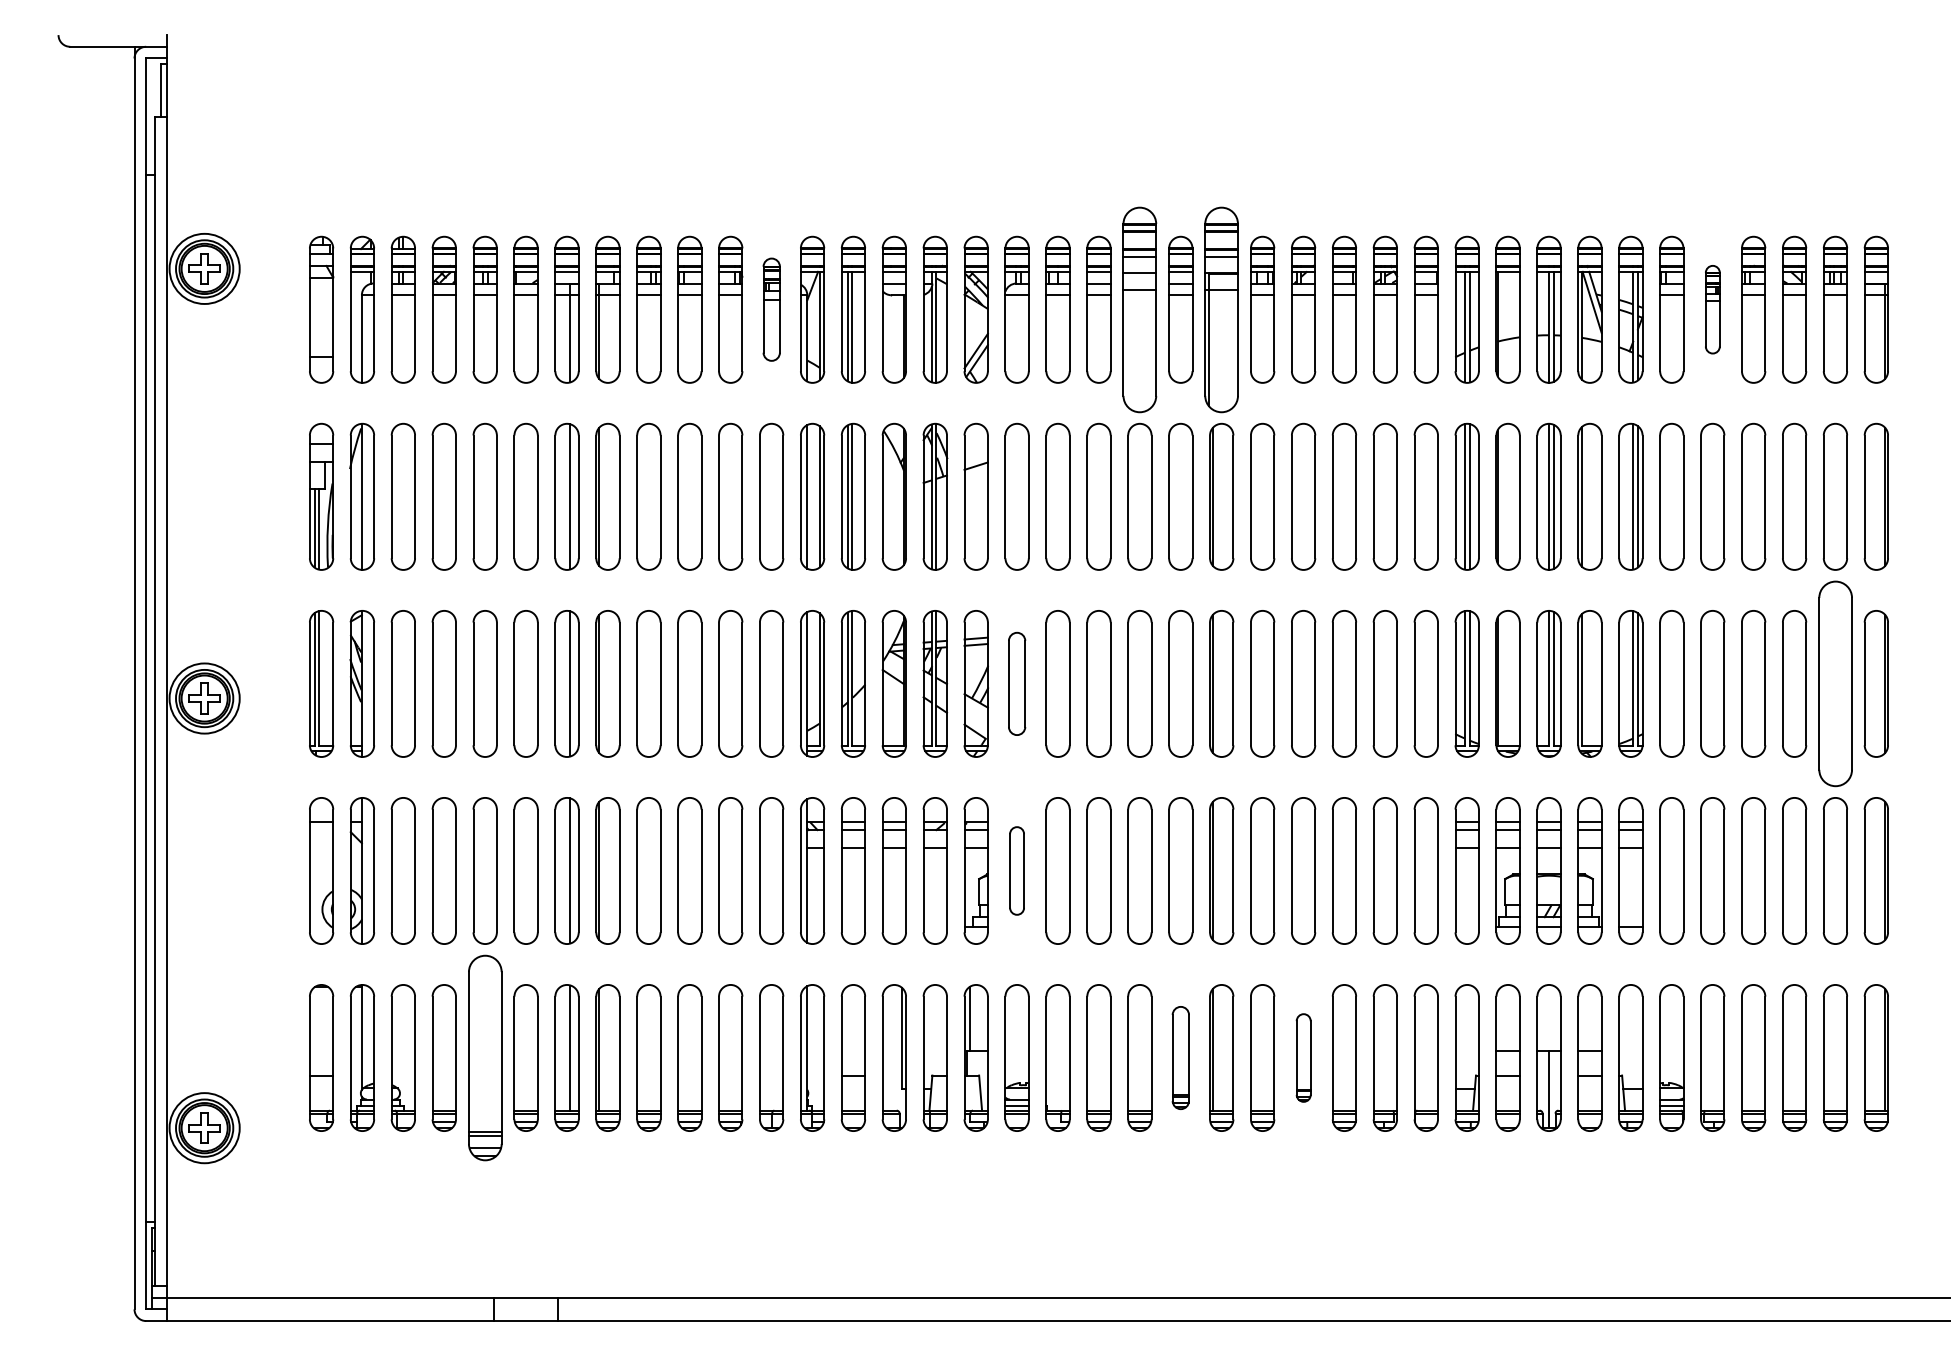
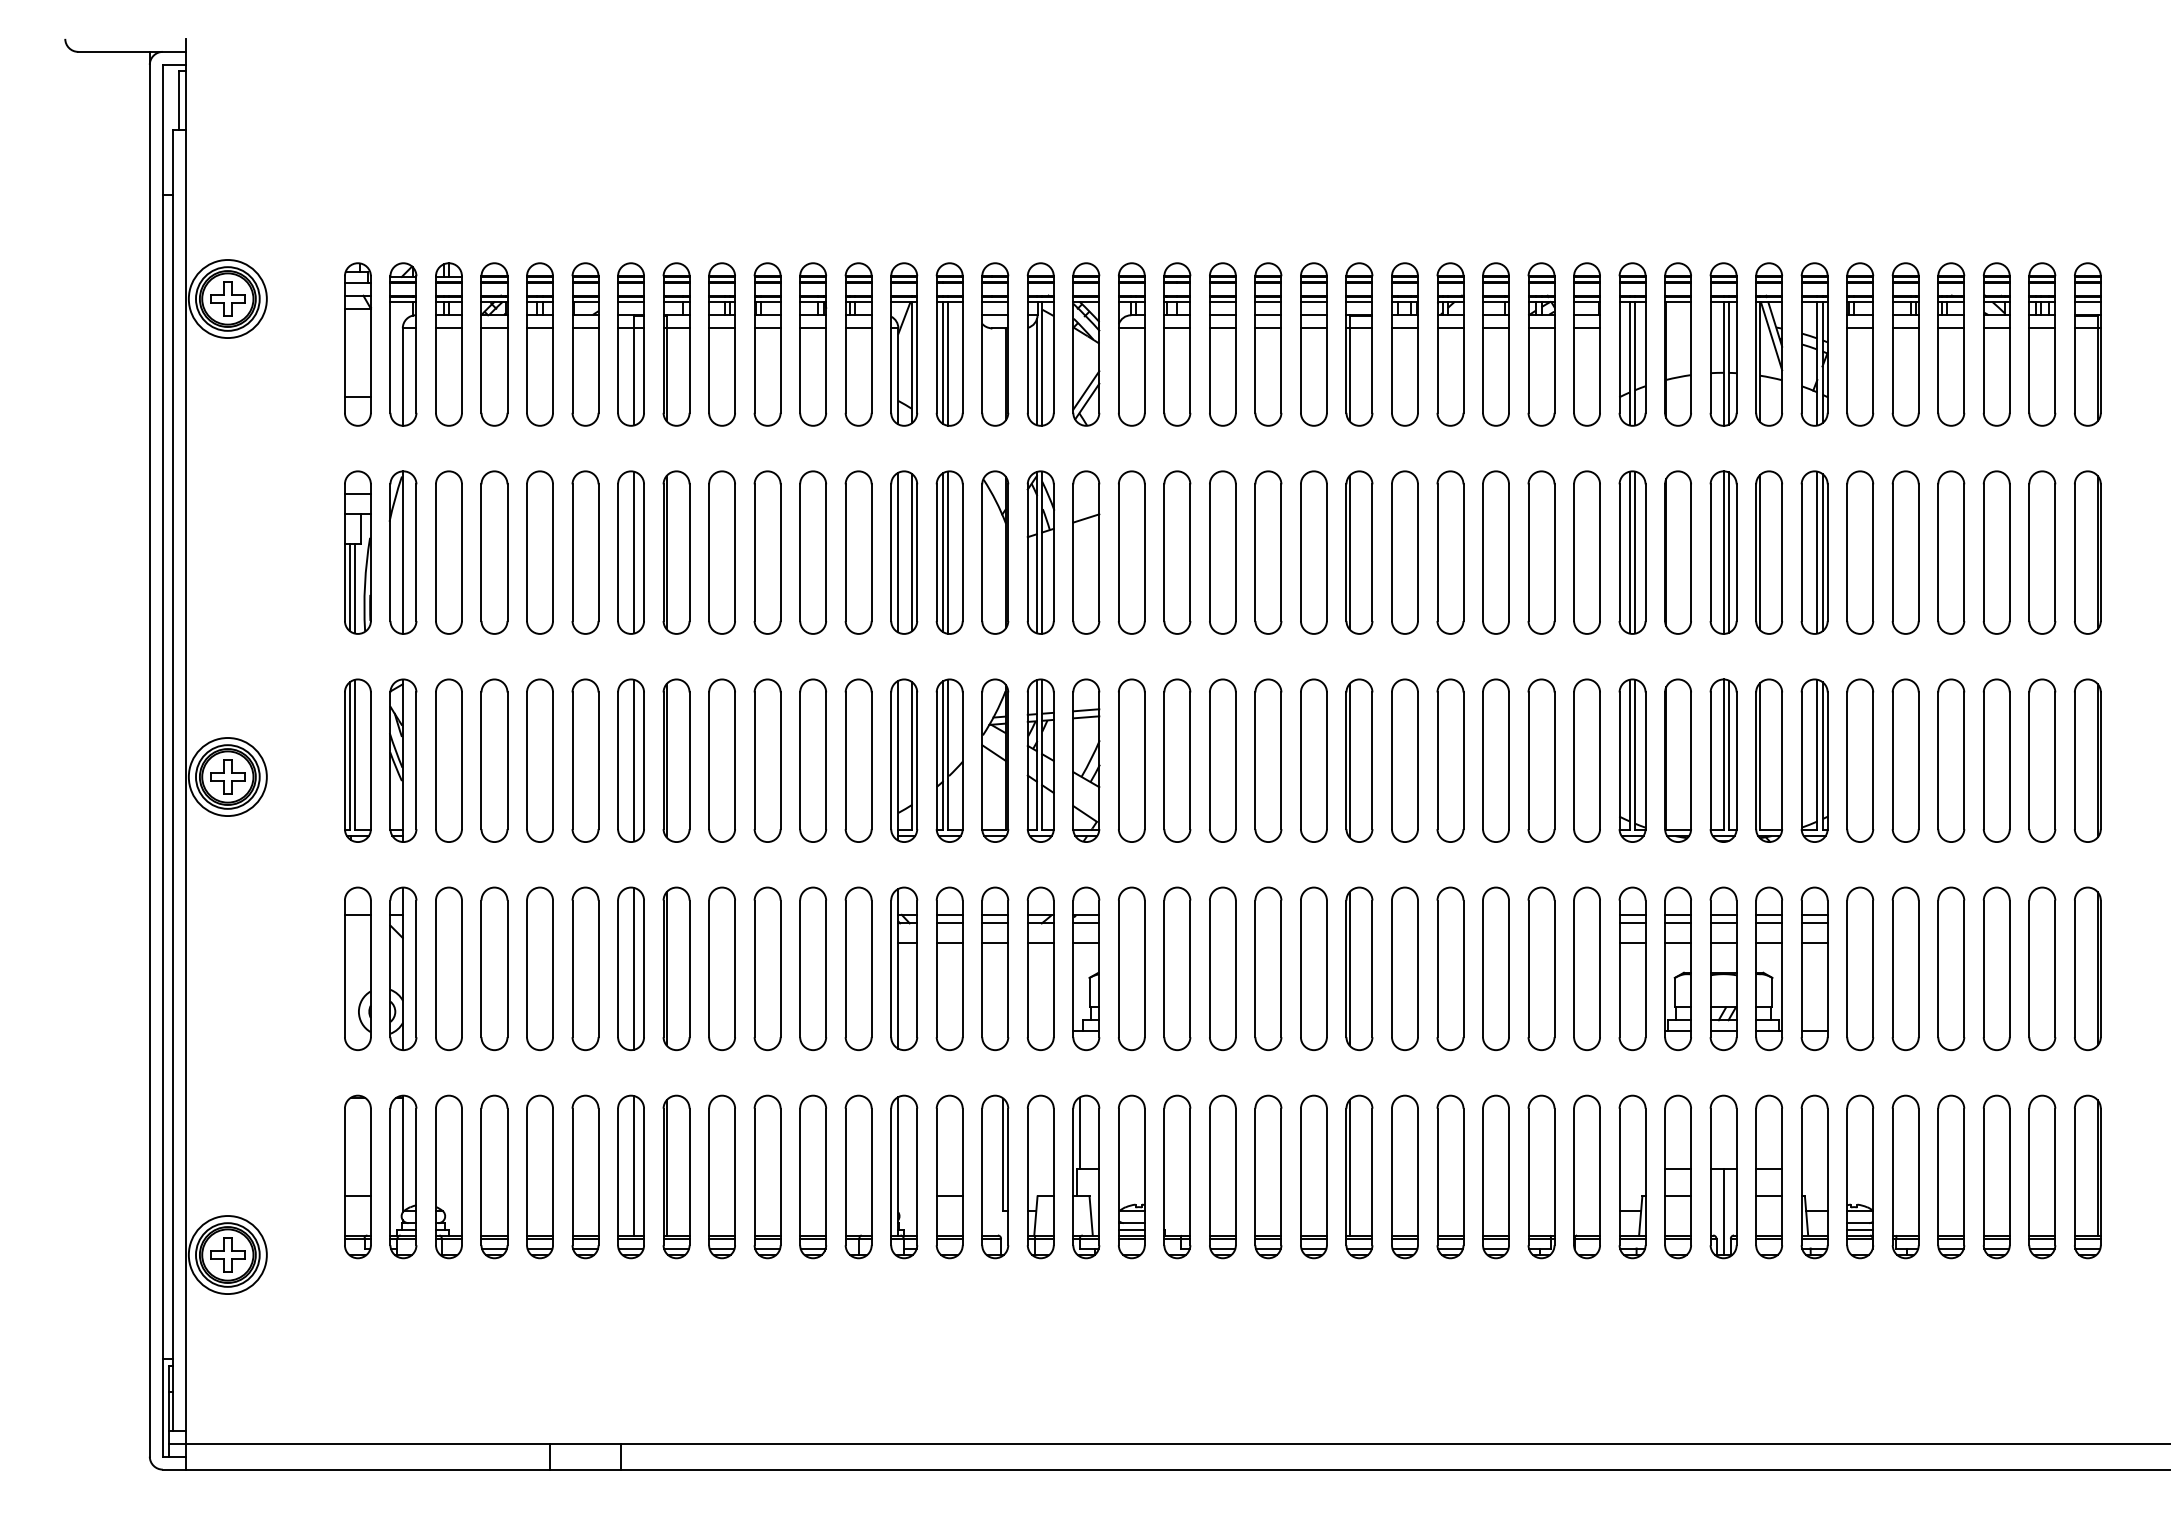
part: (771, 309) -> (858, 344), size x1.43
part: (1139, 309) -> (1267, 344), size x0.71
part: (1221, 309) -> (1359, 344), size x0.71
part: (1712, 309) -> (1905, 344), size x1.67
part: (1016, 683) -> (1131, 760), size x1.43
part: (1834, 683) -> (2041, 760), size x0.71
part: (1016, 870) -> (1131, 968), size x1.67
part: (484, 1057) -> (539, 1176), size x0.71
part: (1180, 1057) -> (1313, 1176), size x1.43
part: (1303, 1057) -> (1450, 1176), size x1.67

